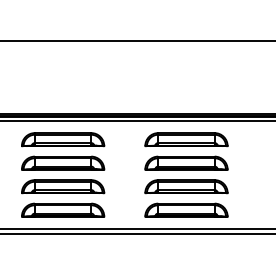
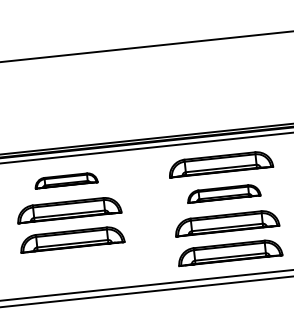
part: (63, 139) -> (66, 180), size x0.6
part: (186, 162) -> (223, 192), size x0.7
part: (63, 209) -> (75, 268), removed

